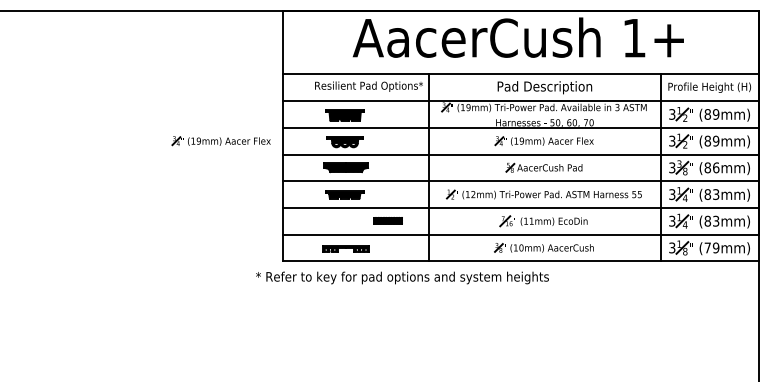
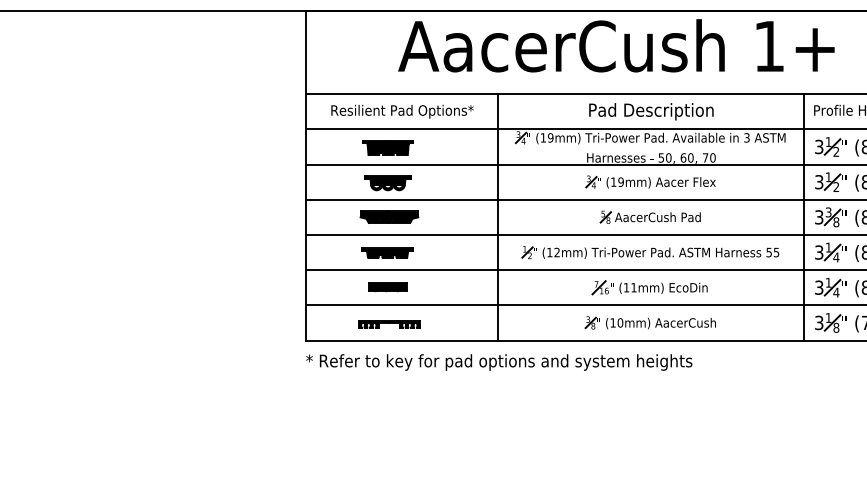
text: (368, 86) -> (401, 111), moved
part: (220, 141) -> (223, 182), removed
part: (387, 220) -> (387, 286), moved
text: (402, 277) -> (499, 361), moved

